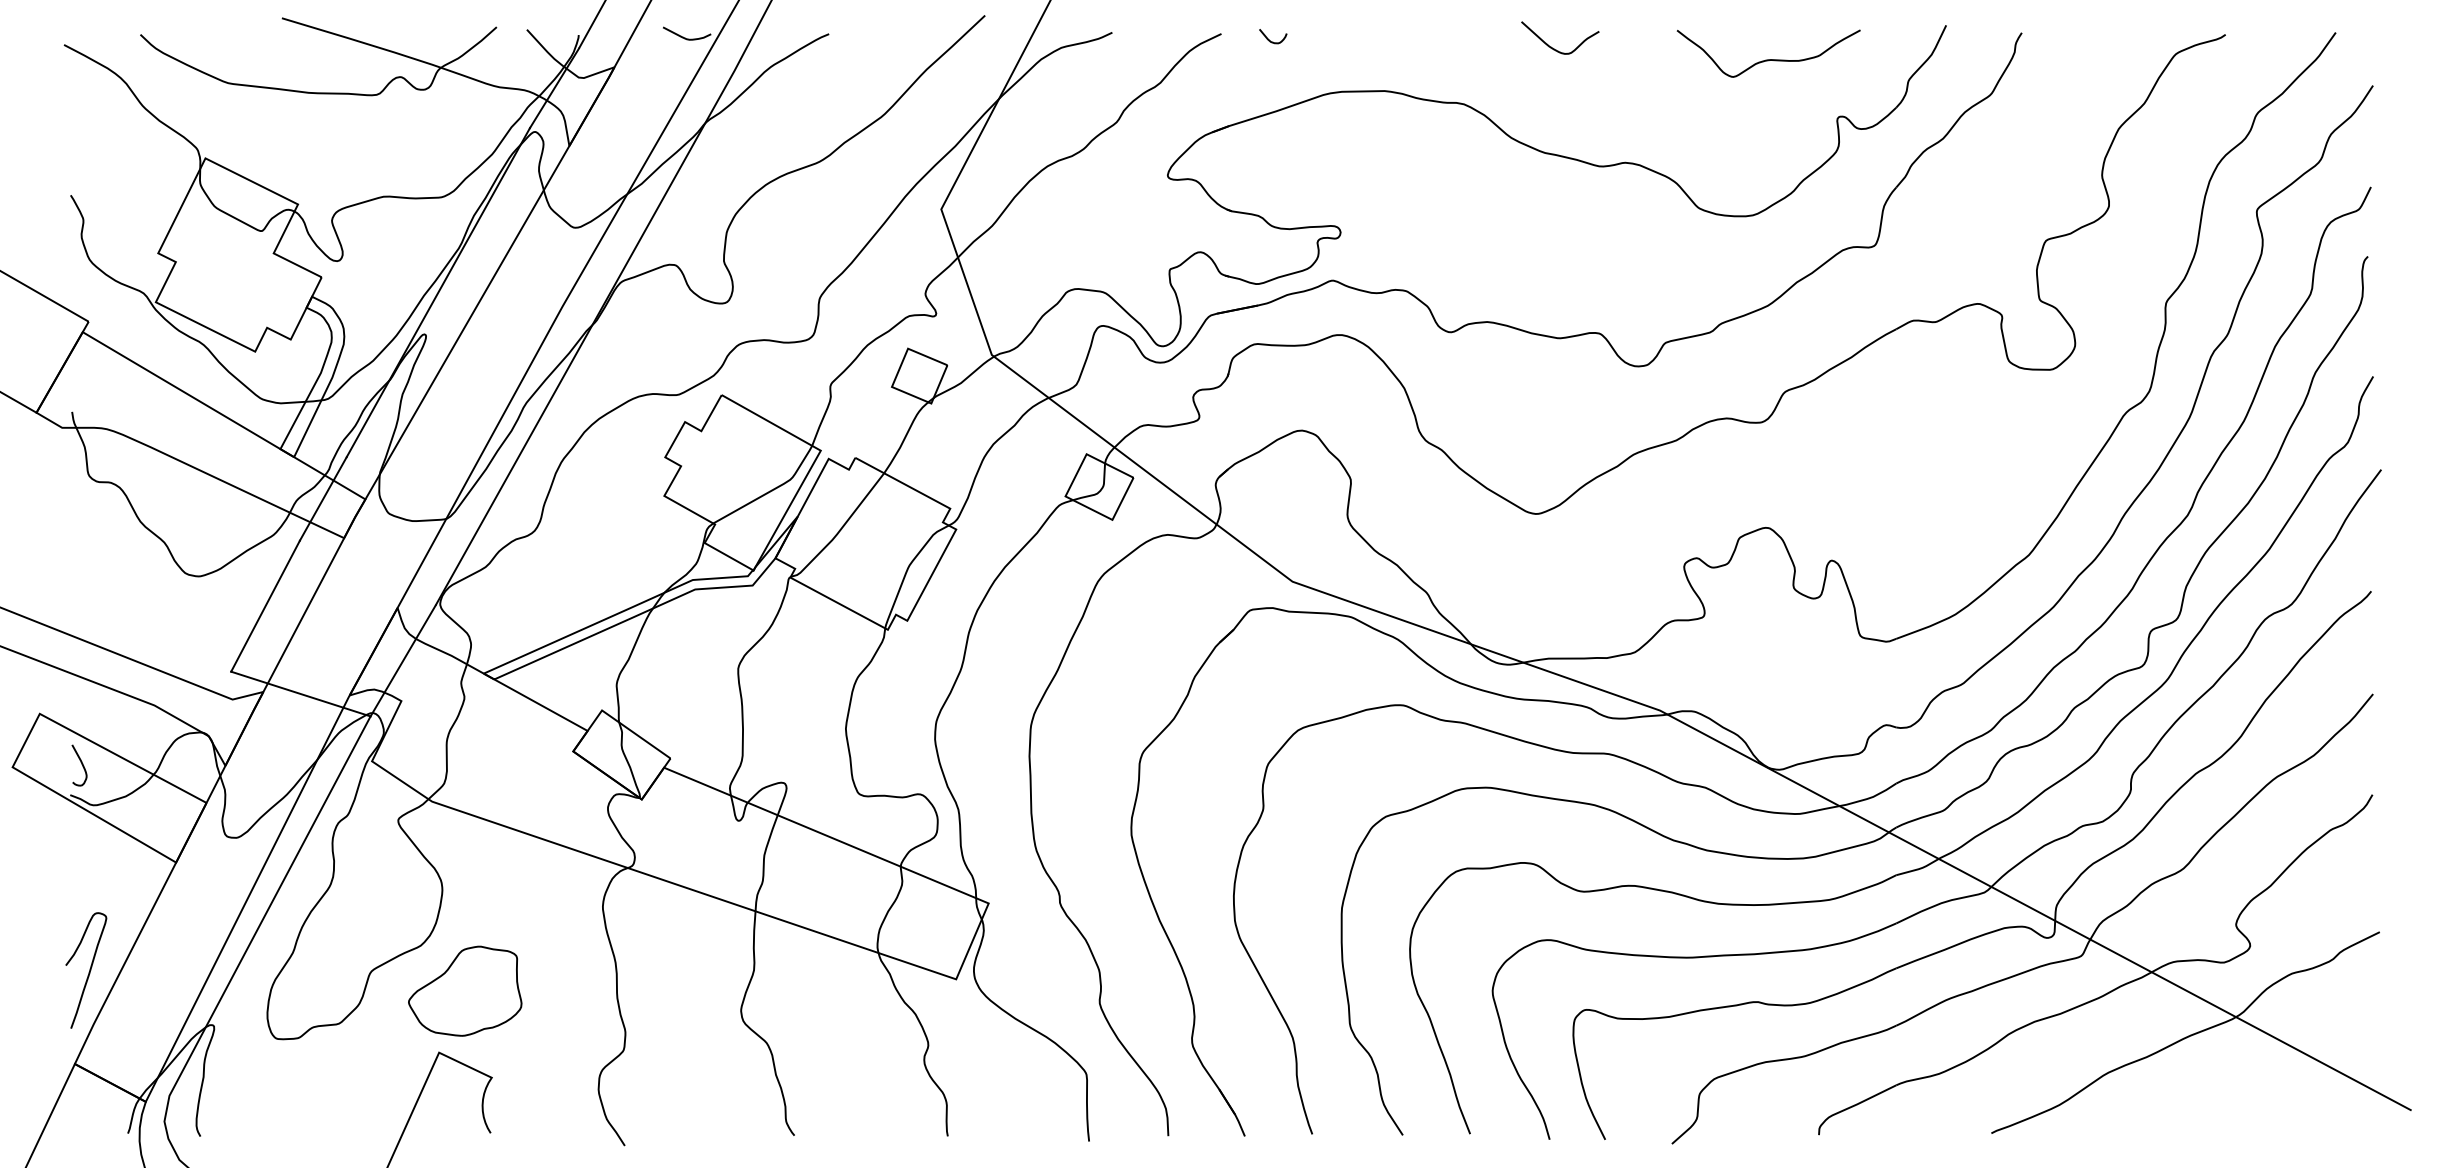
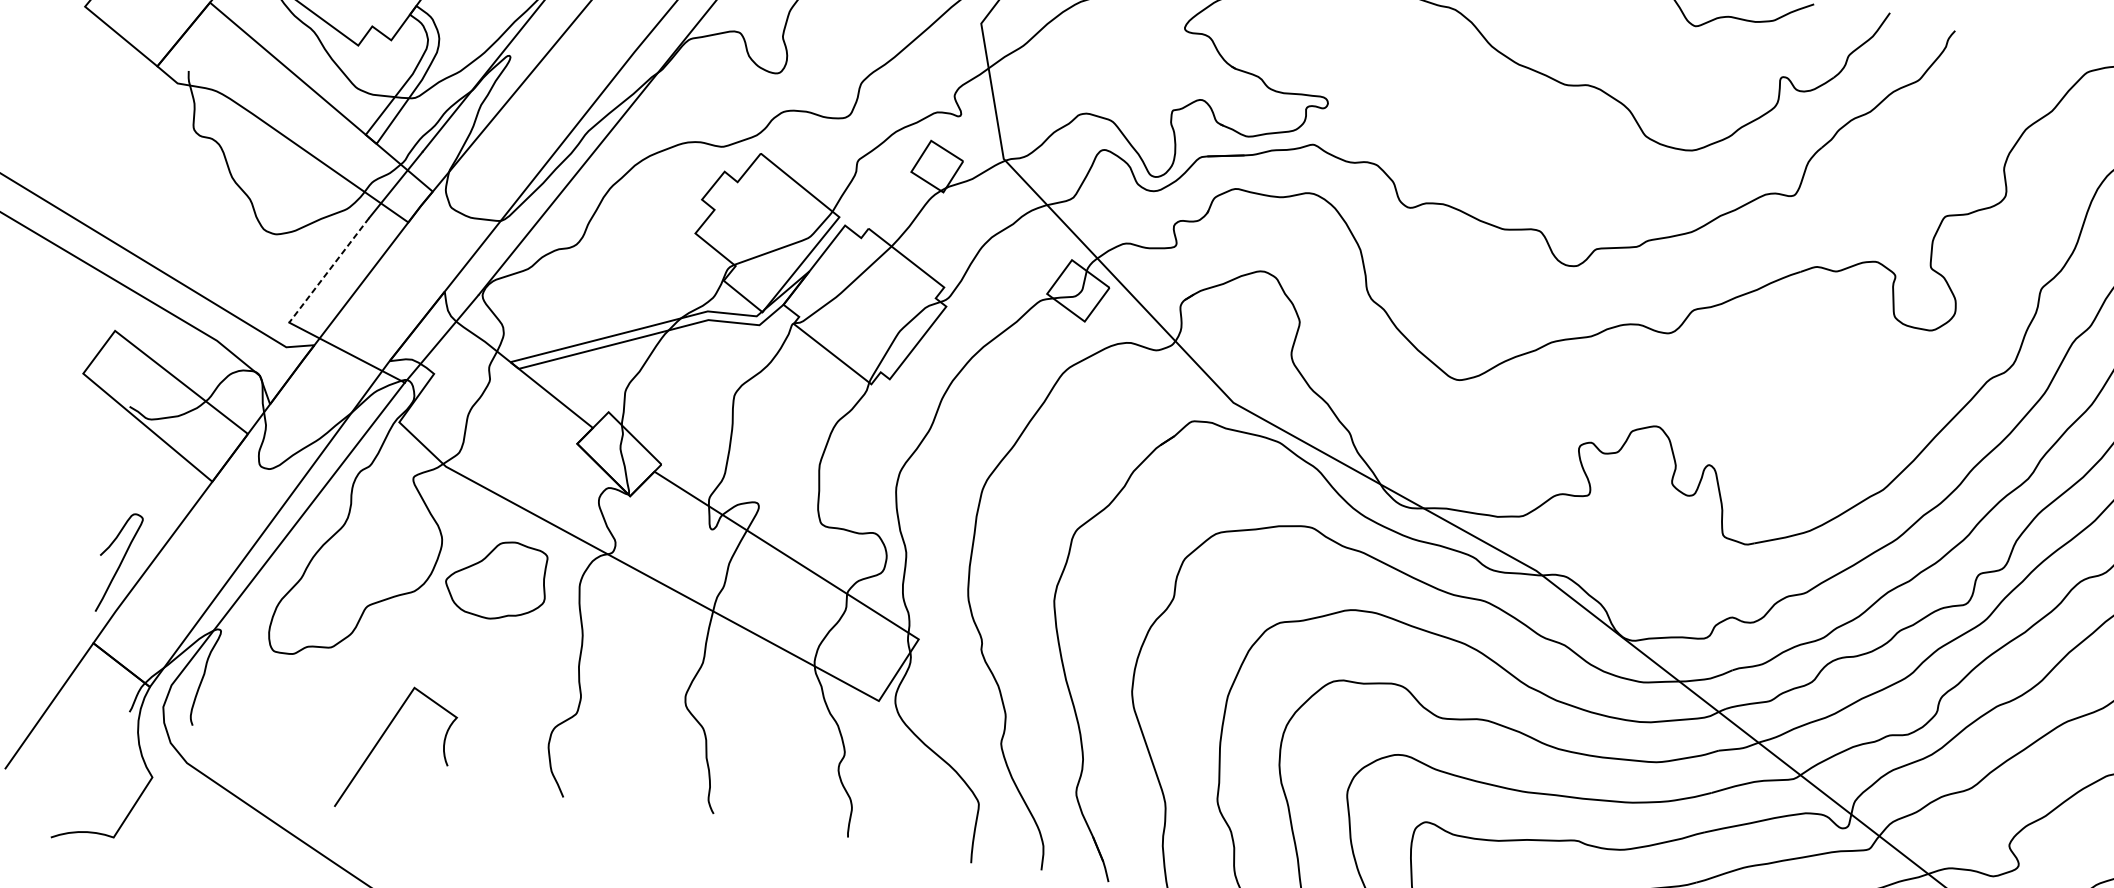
line: (265, 606) -> (329, 270), solid -> dashed
curve: (81, 764) -> (144, 381), removed
part: (465, 990) -> (497, 579), moved

